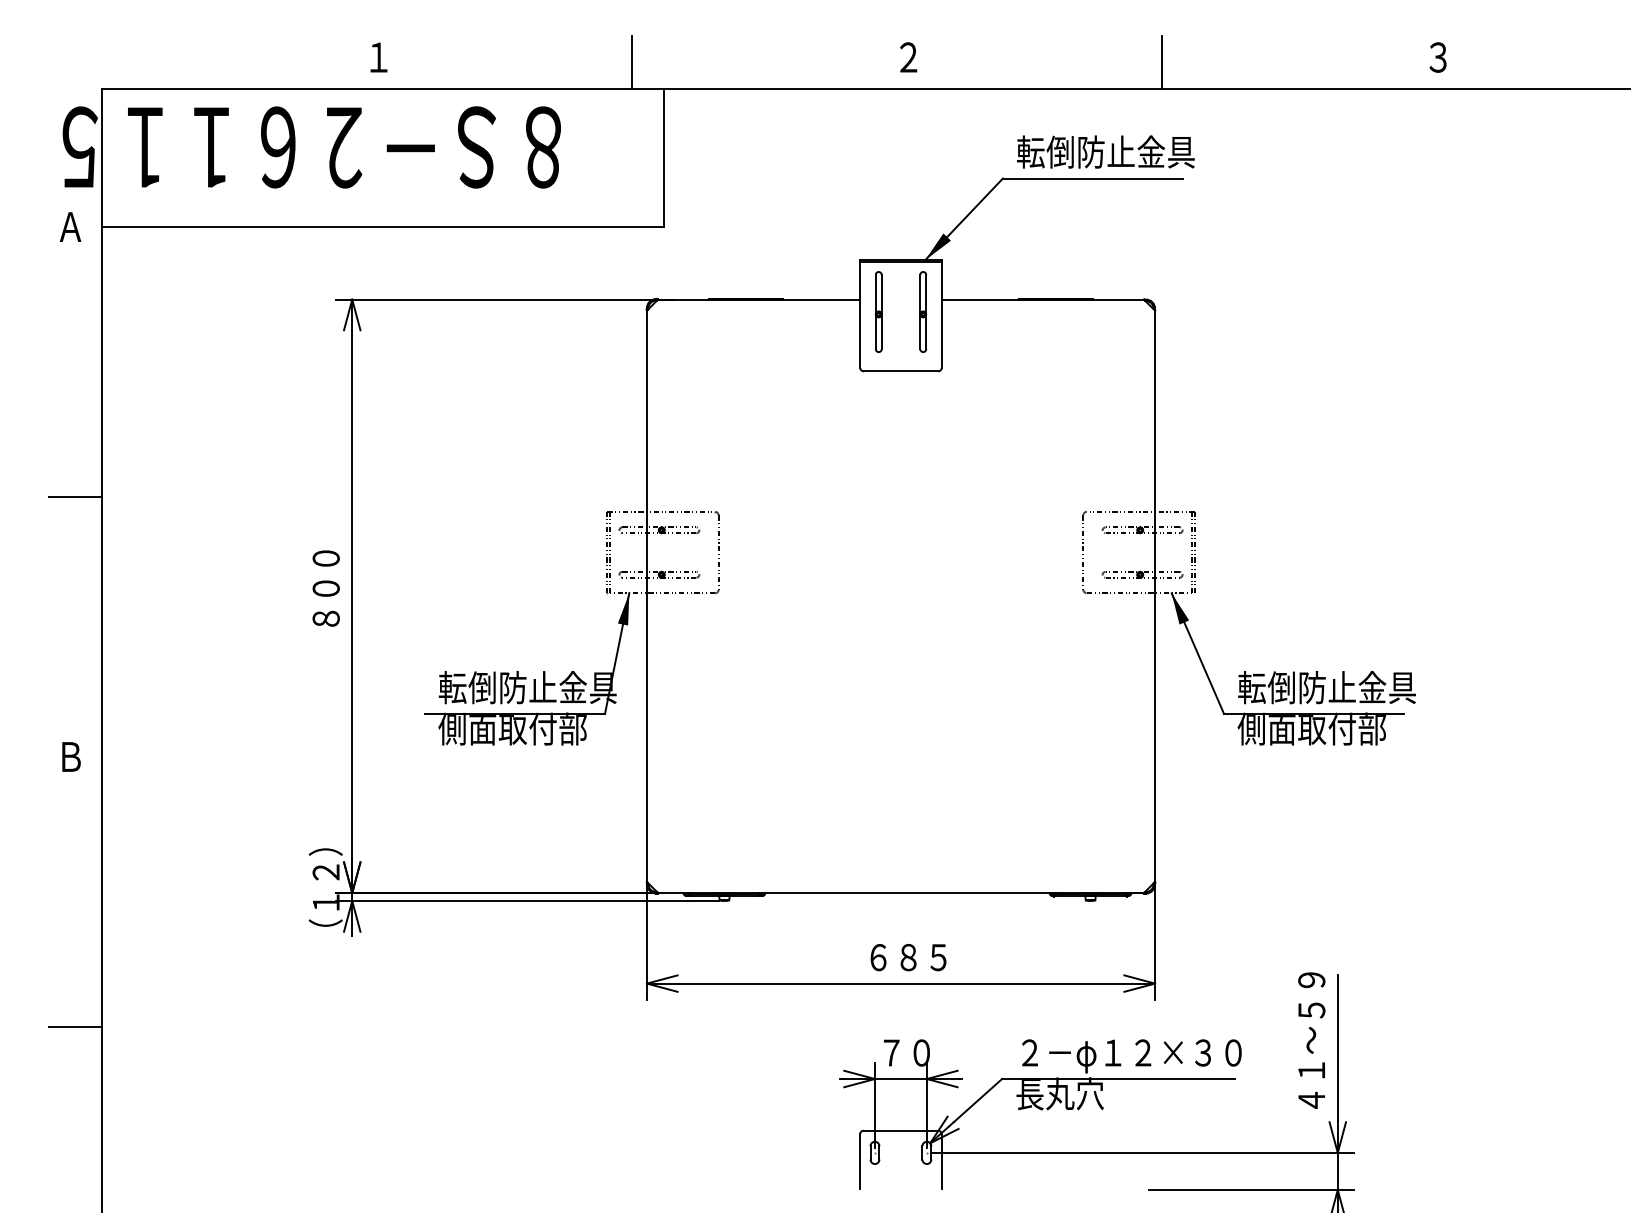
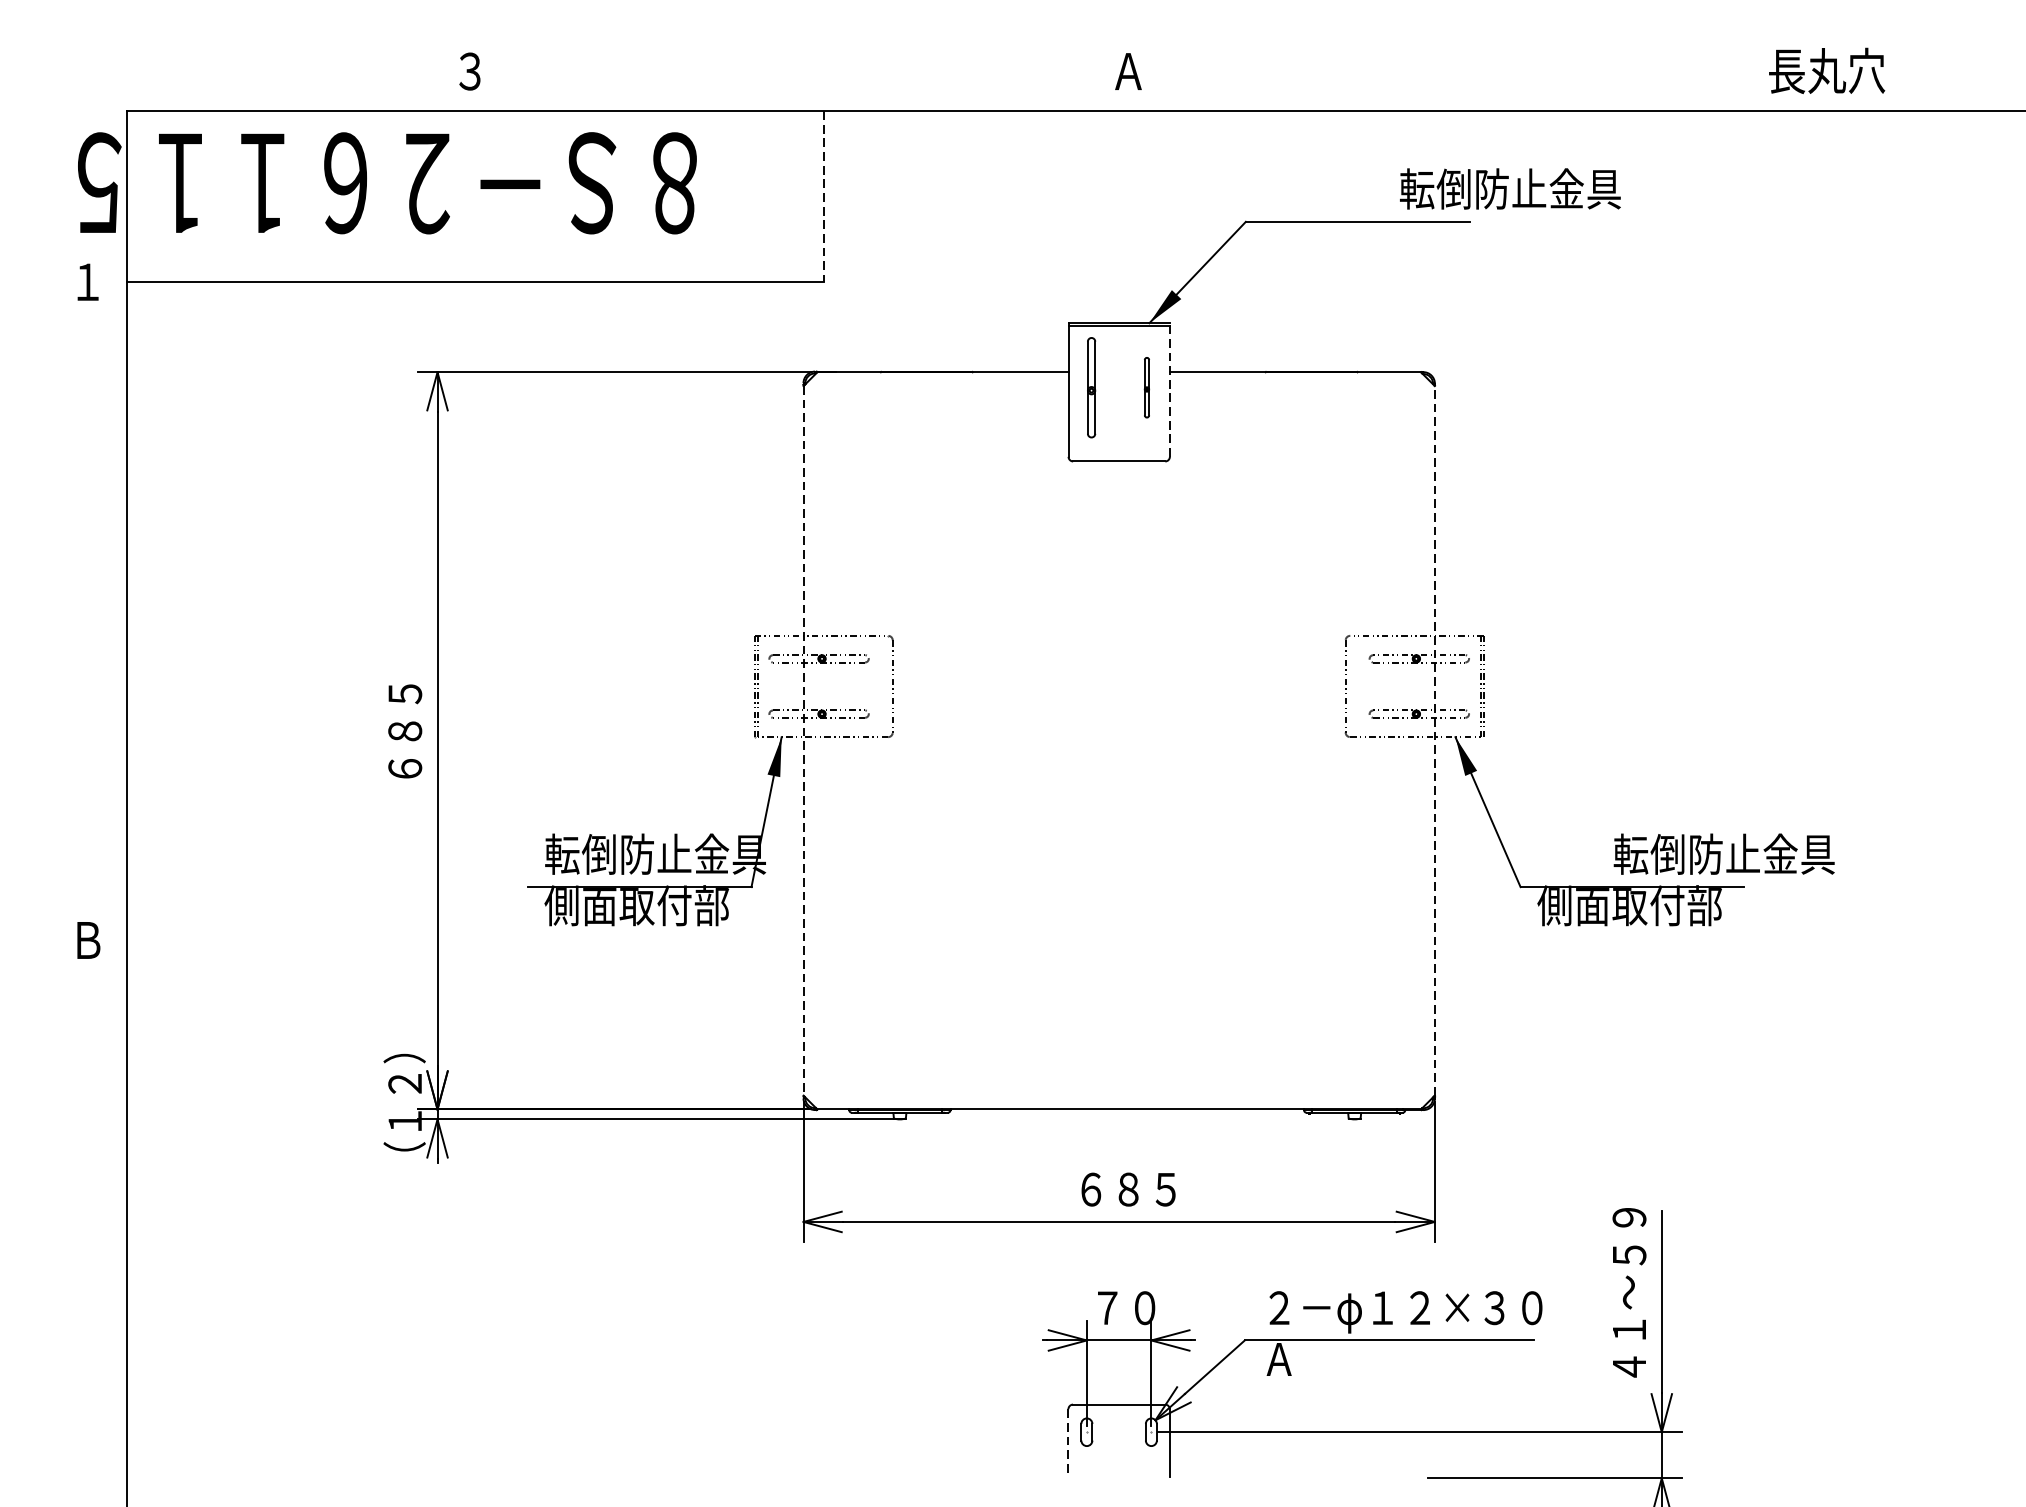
text: (1470, 56) -> (1826, 70), ３ -> 長丸穴
text: (378, 57) -> (470, 71), １ -> ３
text: (908, 57) -> (1128, 71), ２ -> Ａ
line: (631, 62) -> (784, 77), removed
line: (1161, 62) -> (1442, 77), removed
text: (1105, 151) -> (1509, 188), moved
line: (663, 158) -> (824, 196), solid -> dashed
text: (70, 226) -> (87, 281), Ａ -> １
part: (923, 311) -> (1147, 387), size x0.6
line: (941, 313) -> (1169, 389), solid -> dashed
line: (74, 497) -> (92, 618), removed
text: (325, 588) -> (404, 731), ８００ -> ６８５
line: (646, 596) -> (803, 741), solid -> dashed
line: (1155, 596) -> (1435, 741), solid -> dashed
text: (1326, 687) -> (1723, 854), moved
line: (74, 1027) -> (92, 1276), removed
text: (1059, 1093) -> (1316, 1358), 長丸穴 -> Ａ
line: (860, 1162) -> (1068, 1444), solid -> dashed

